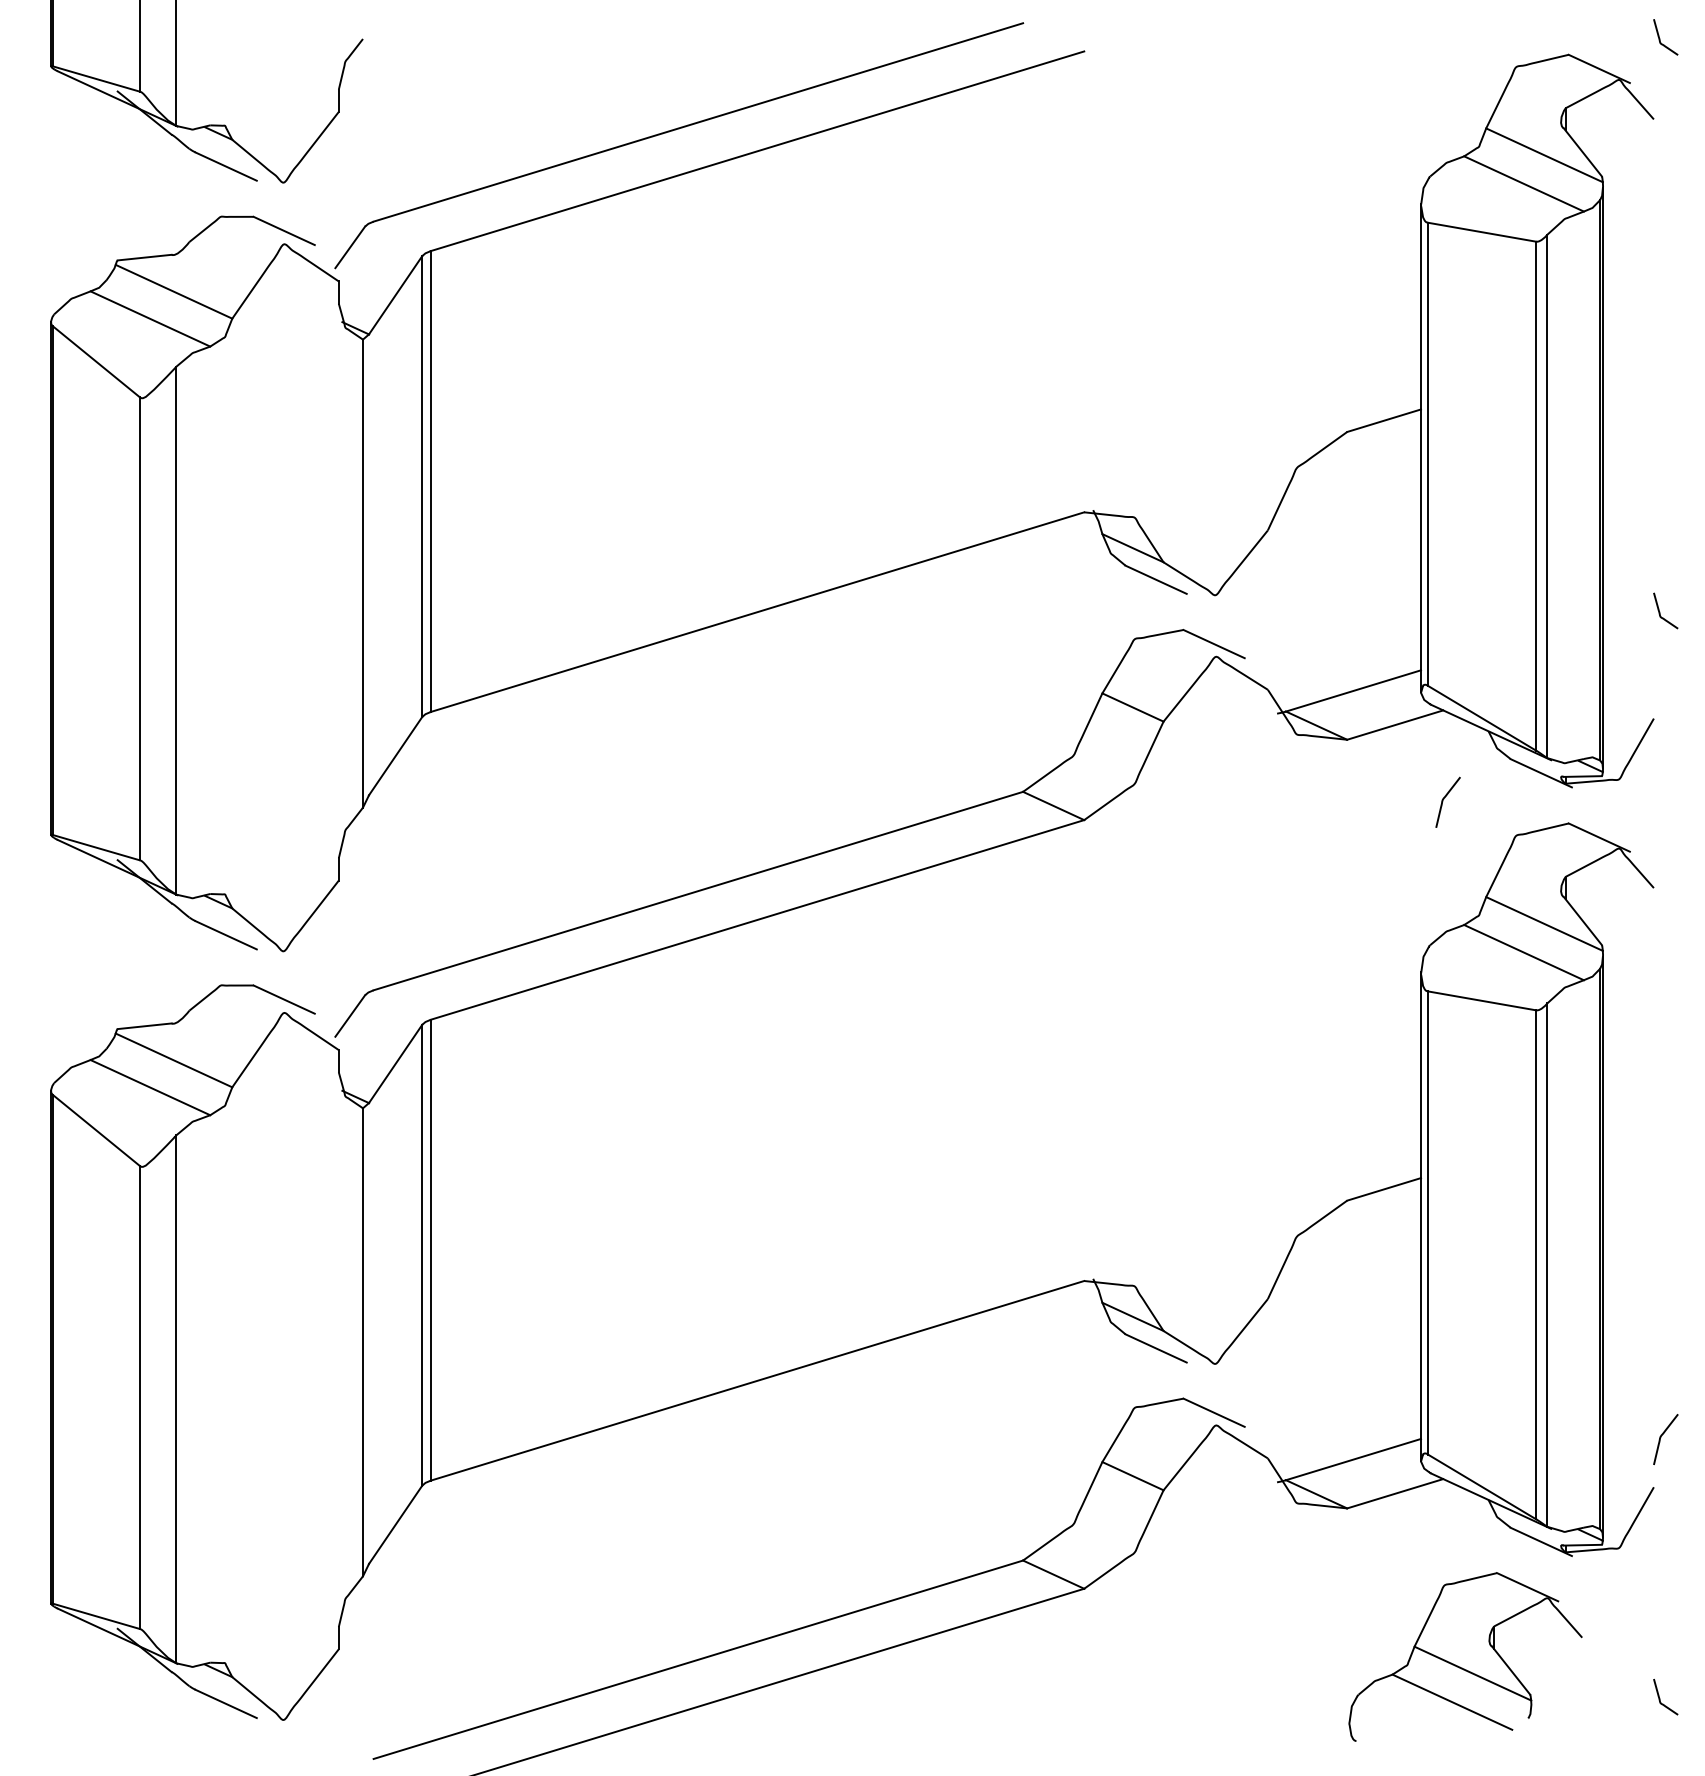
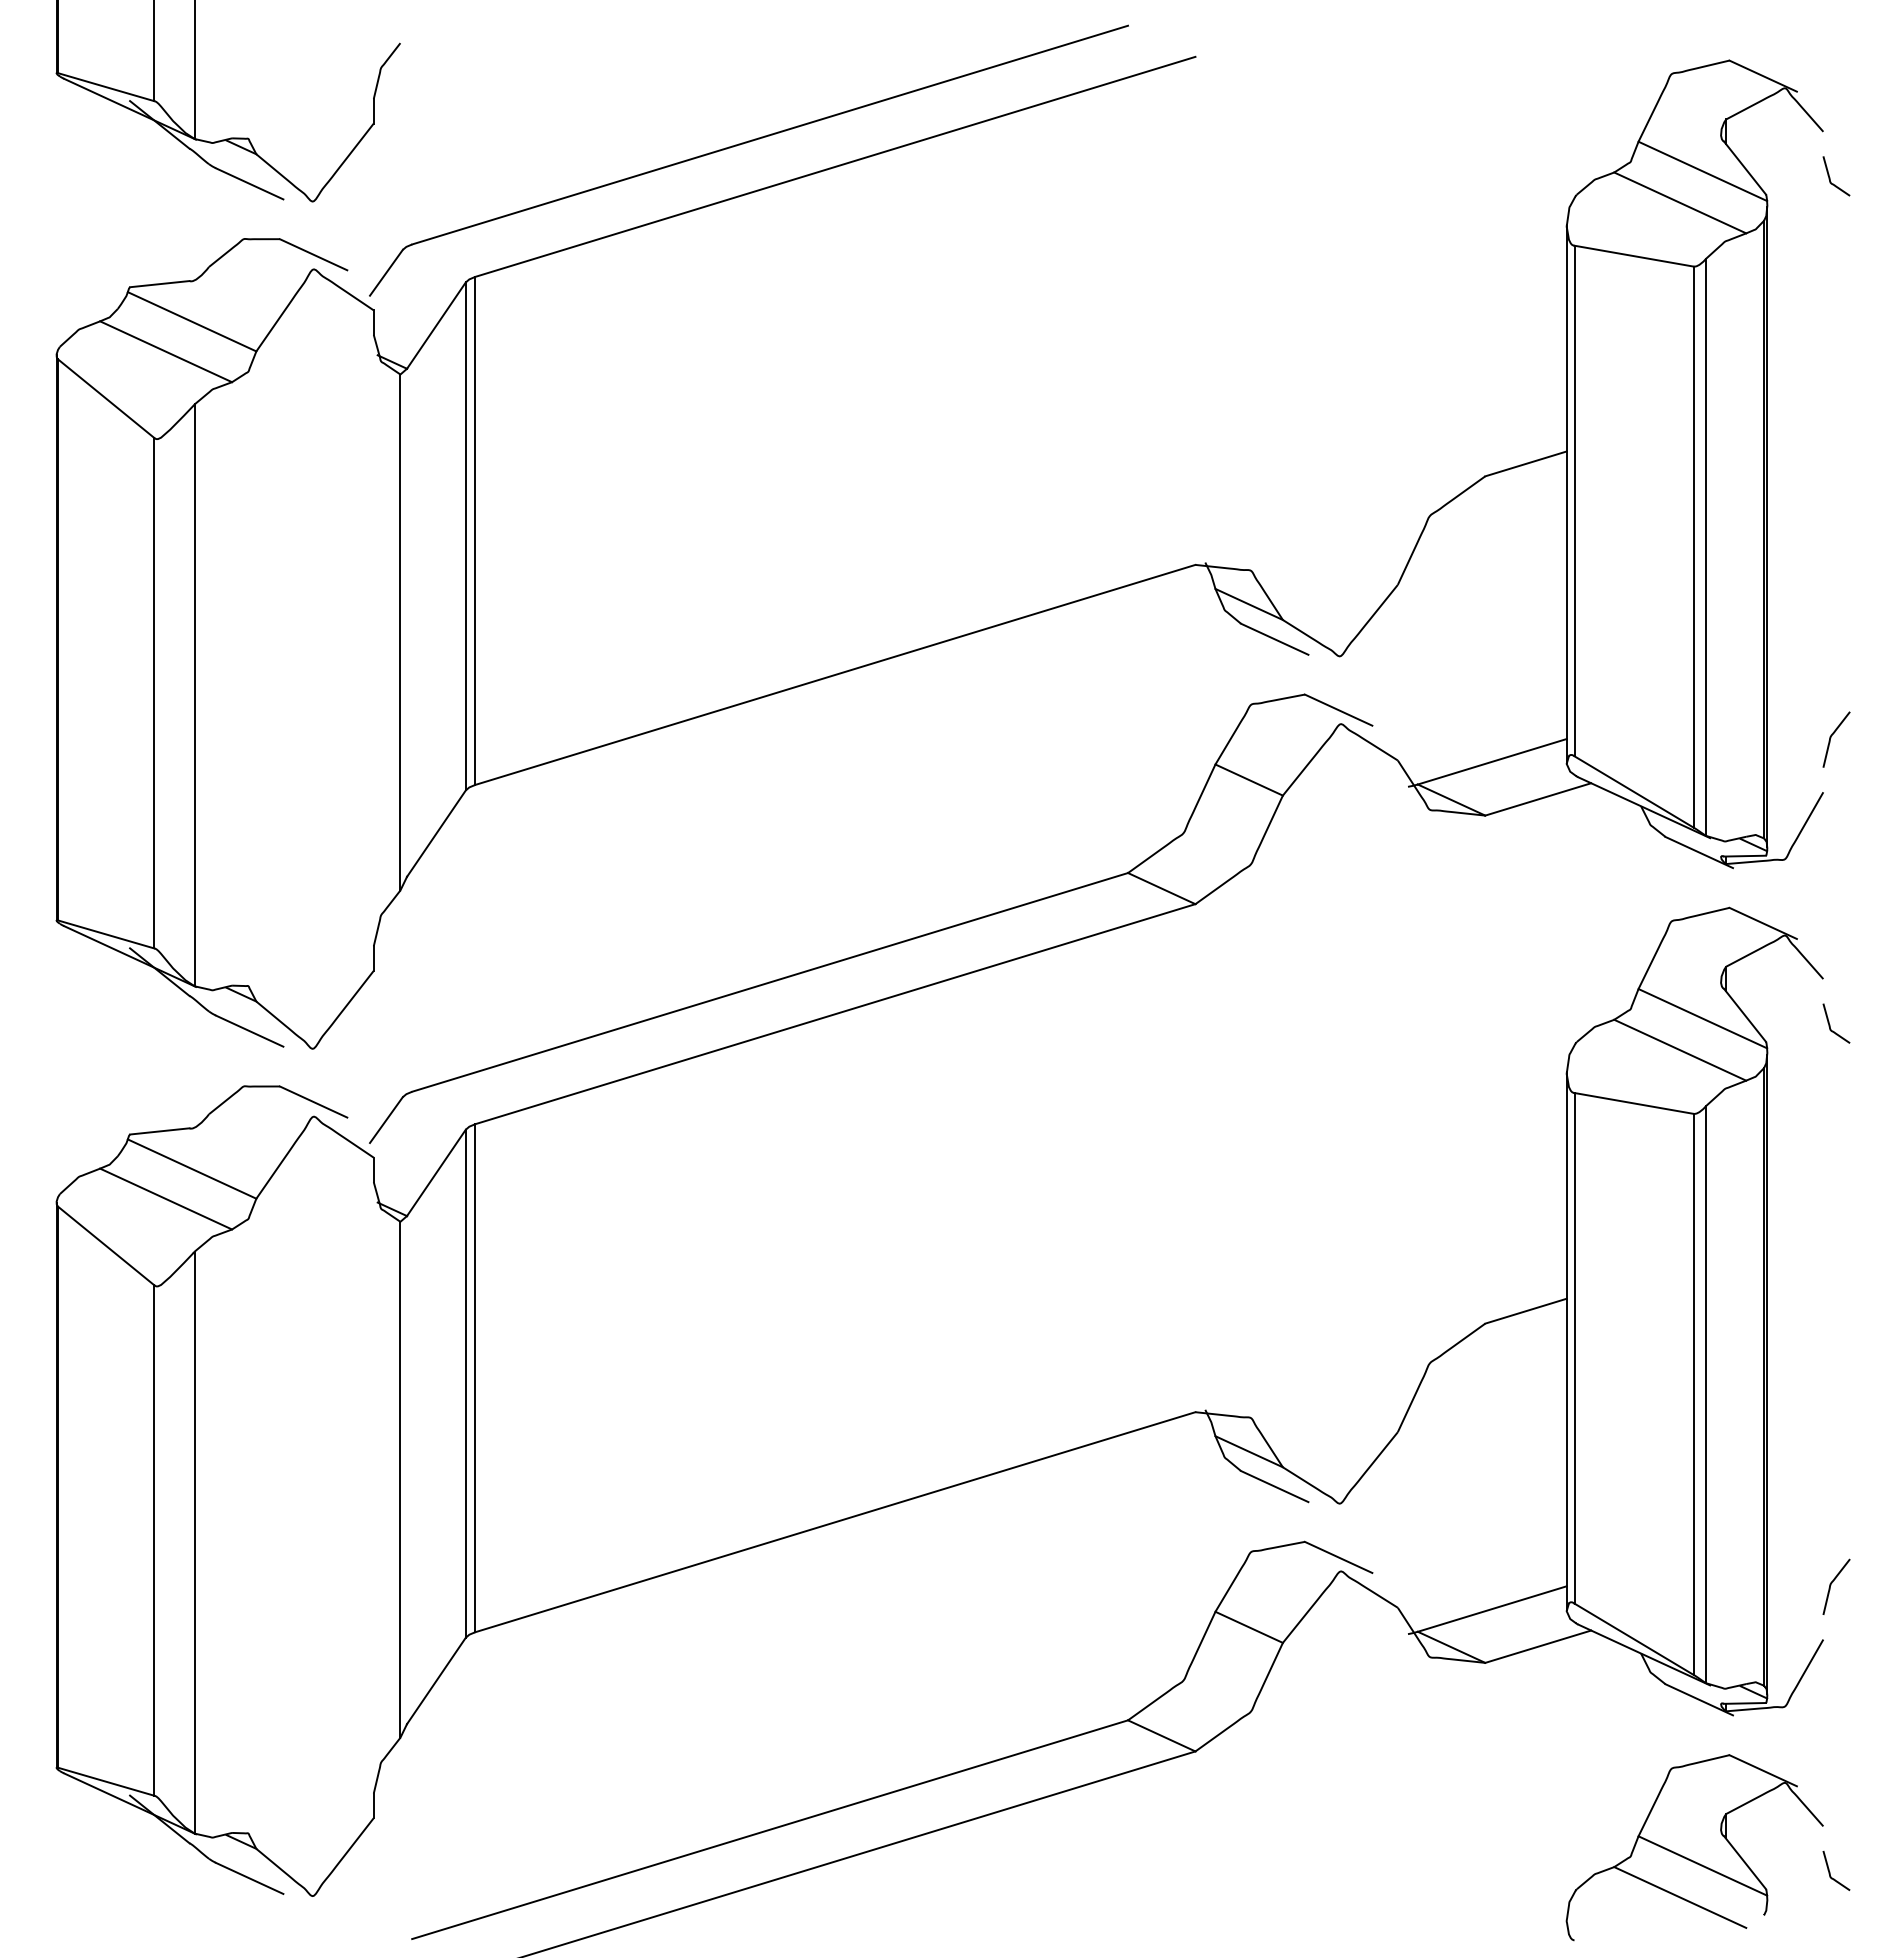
curve: (1660, 38) -> (1830, 177), moved
curve: (1660, 611) -> (1830, 1024), moved
curve: (1443, 801) -> (1831, 738), moved
part: (1465, 1656) -> (1694, 1847), moved

